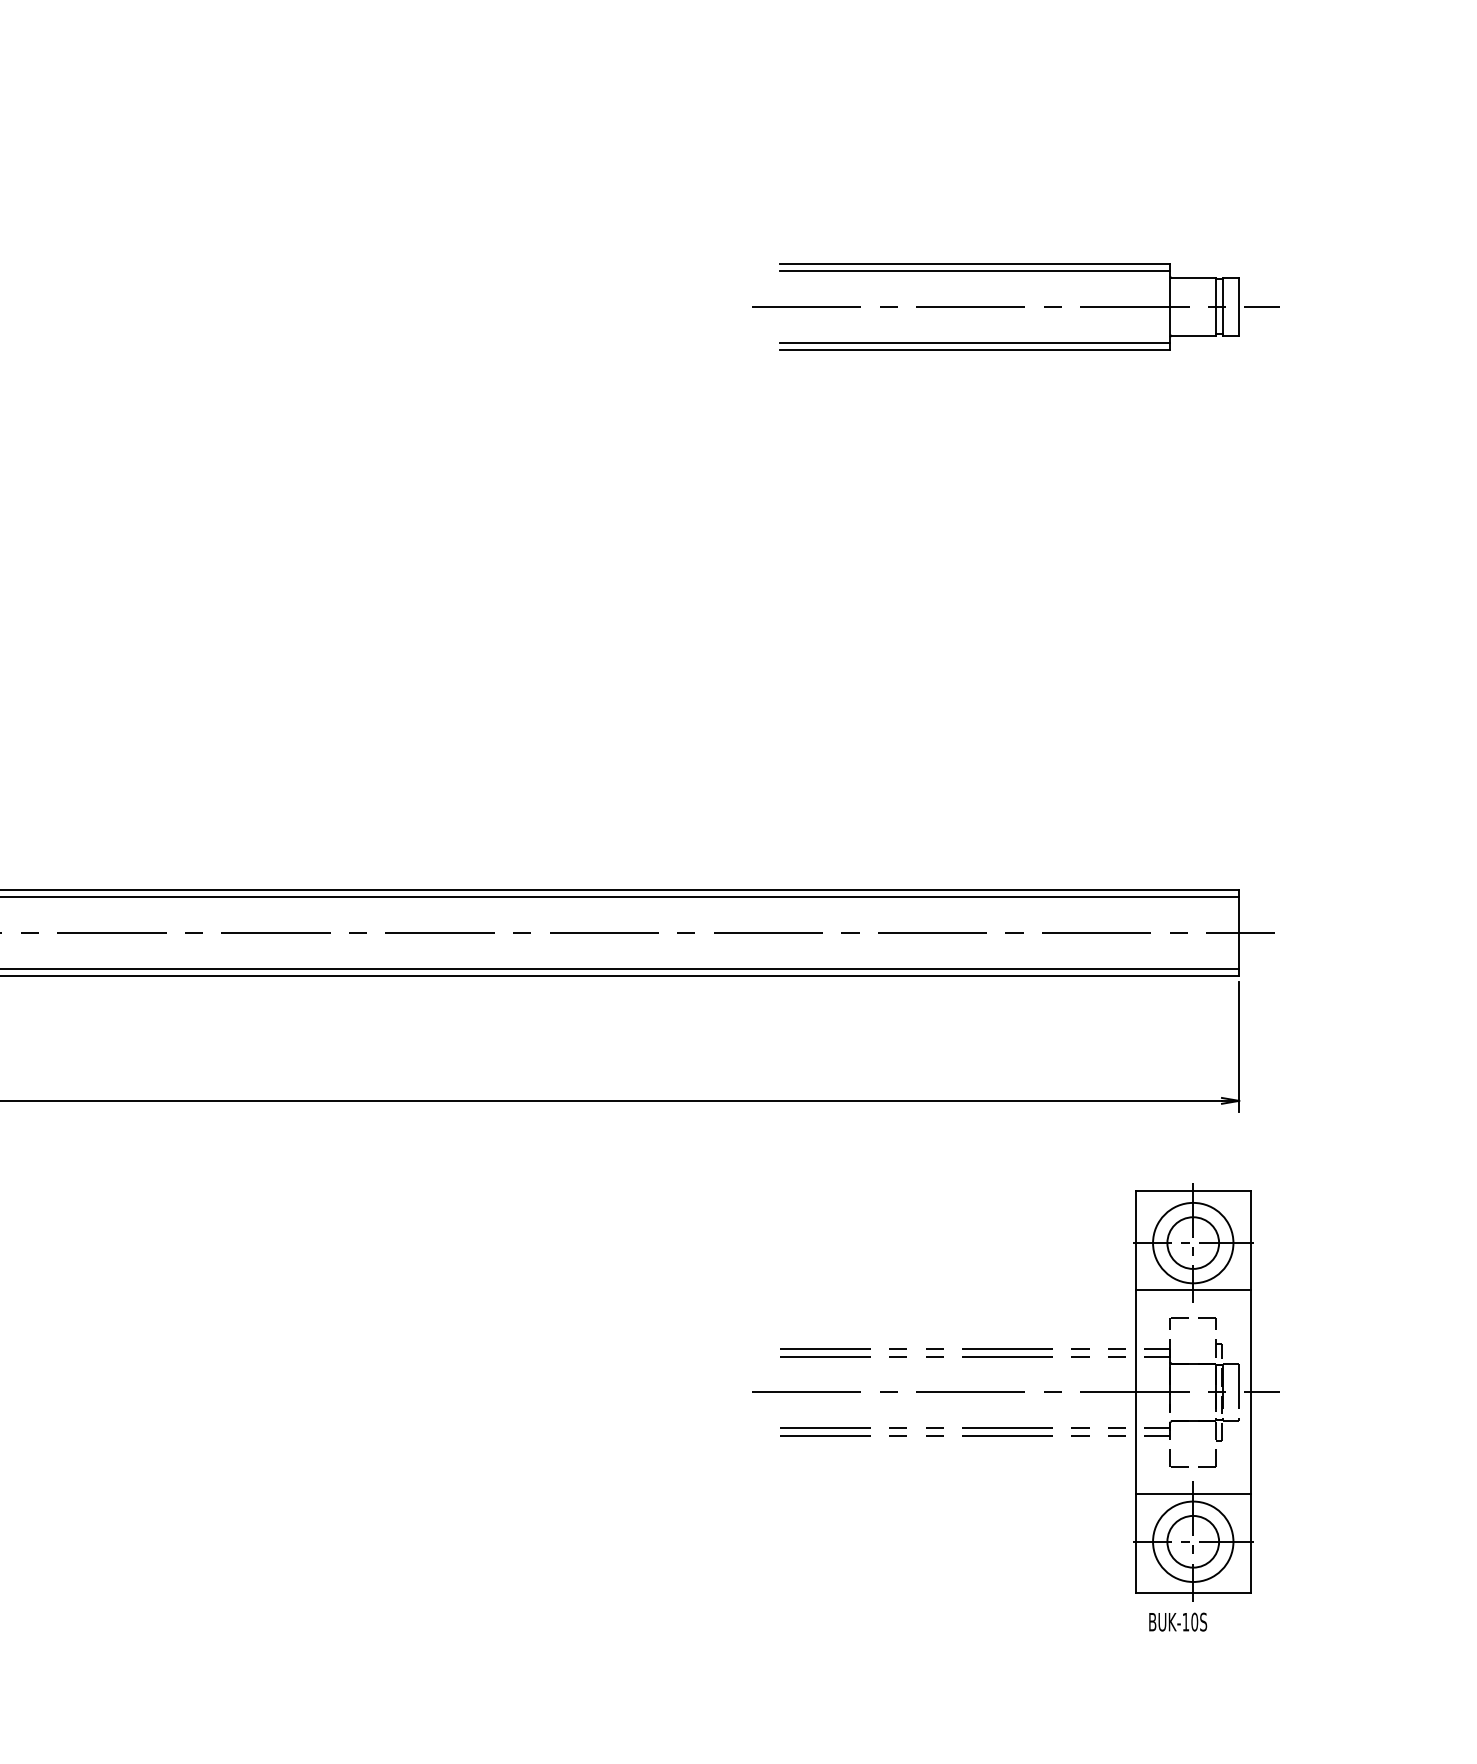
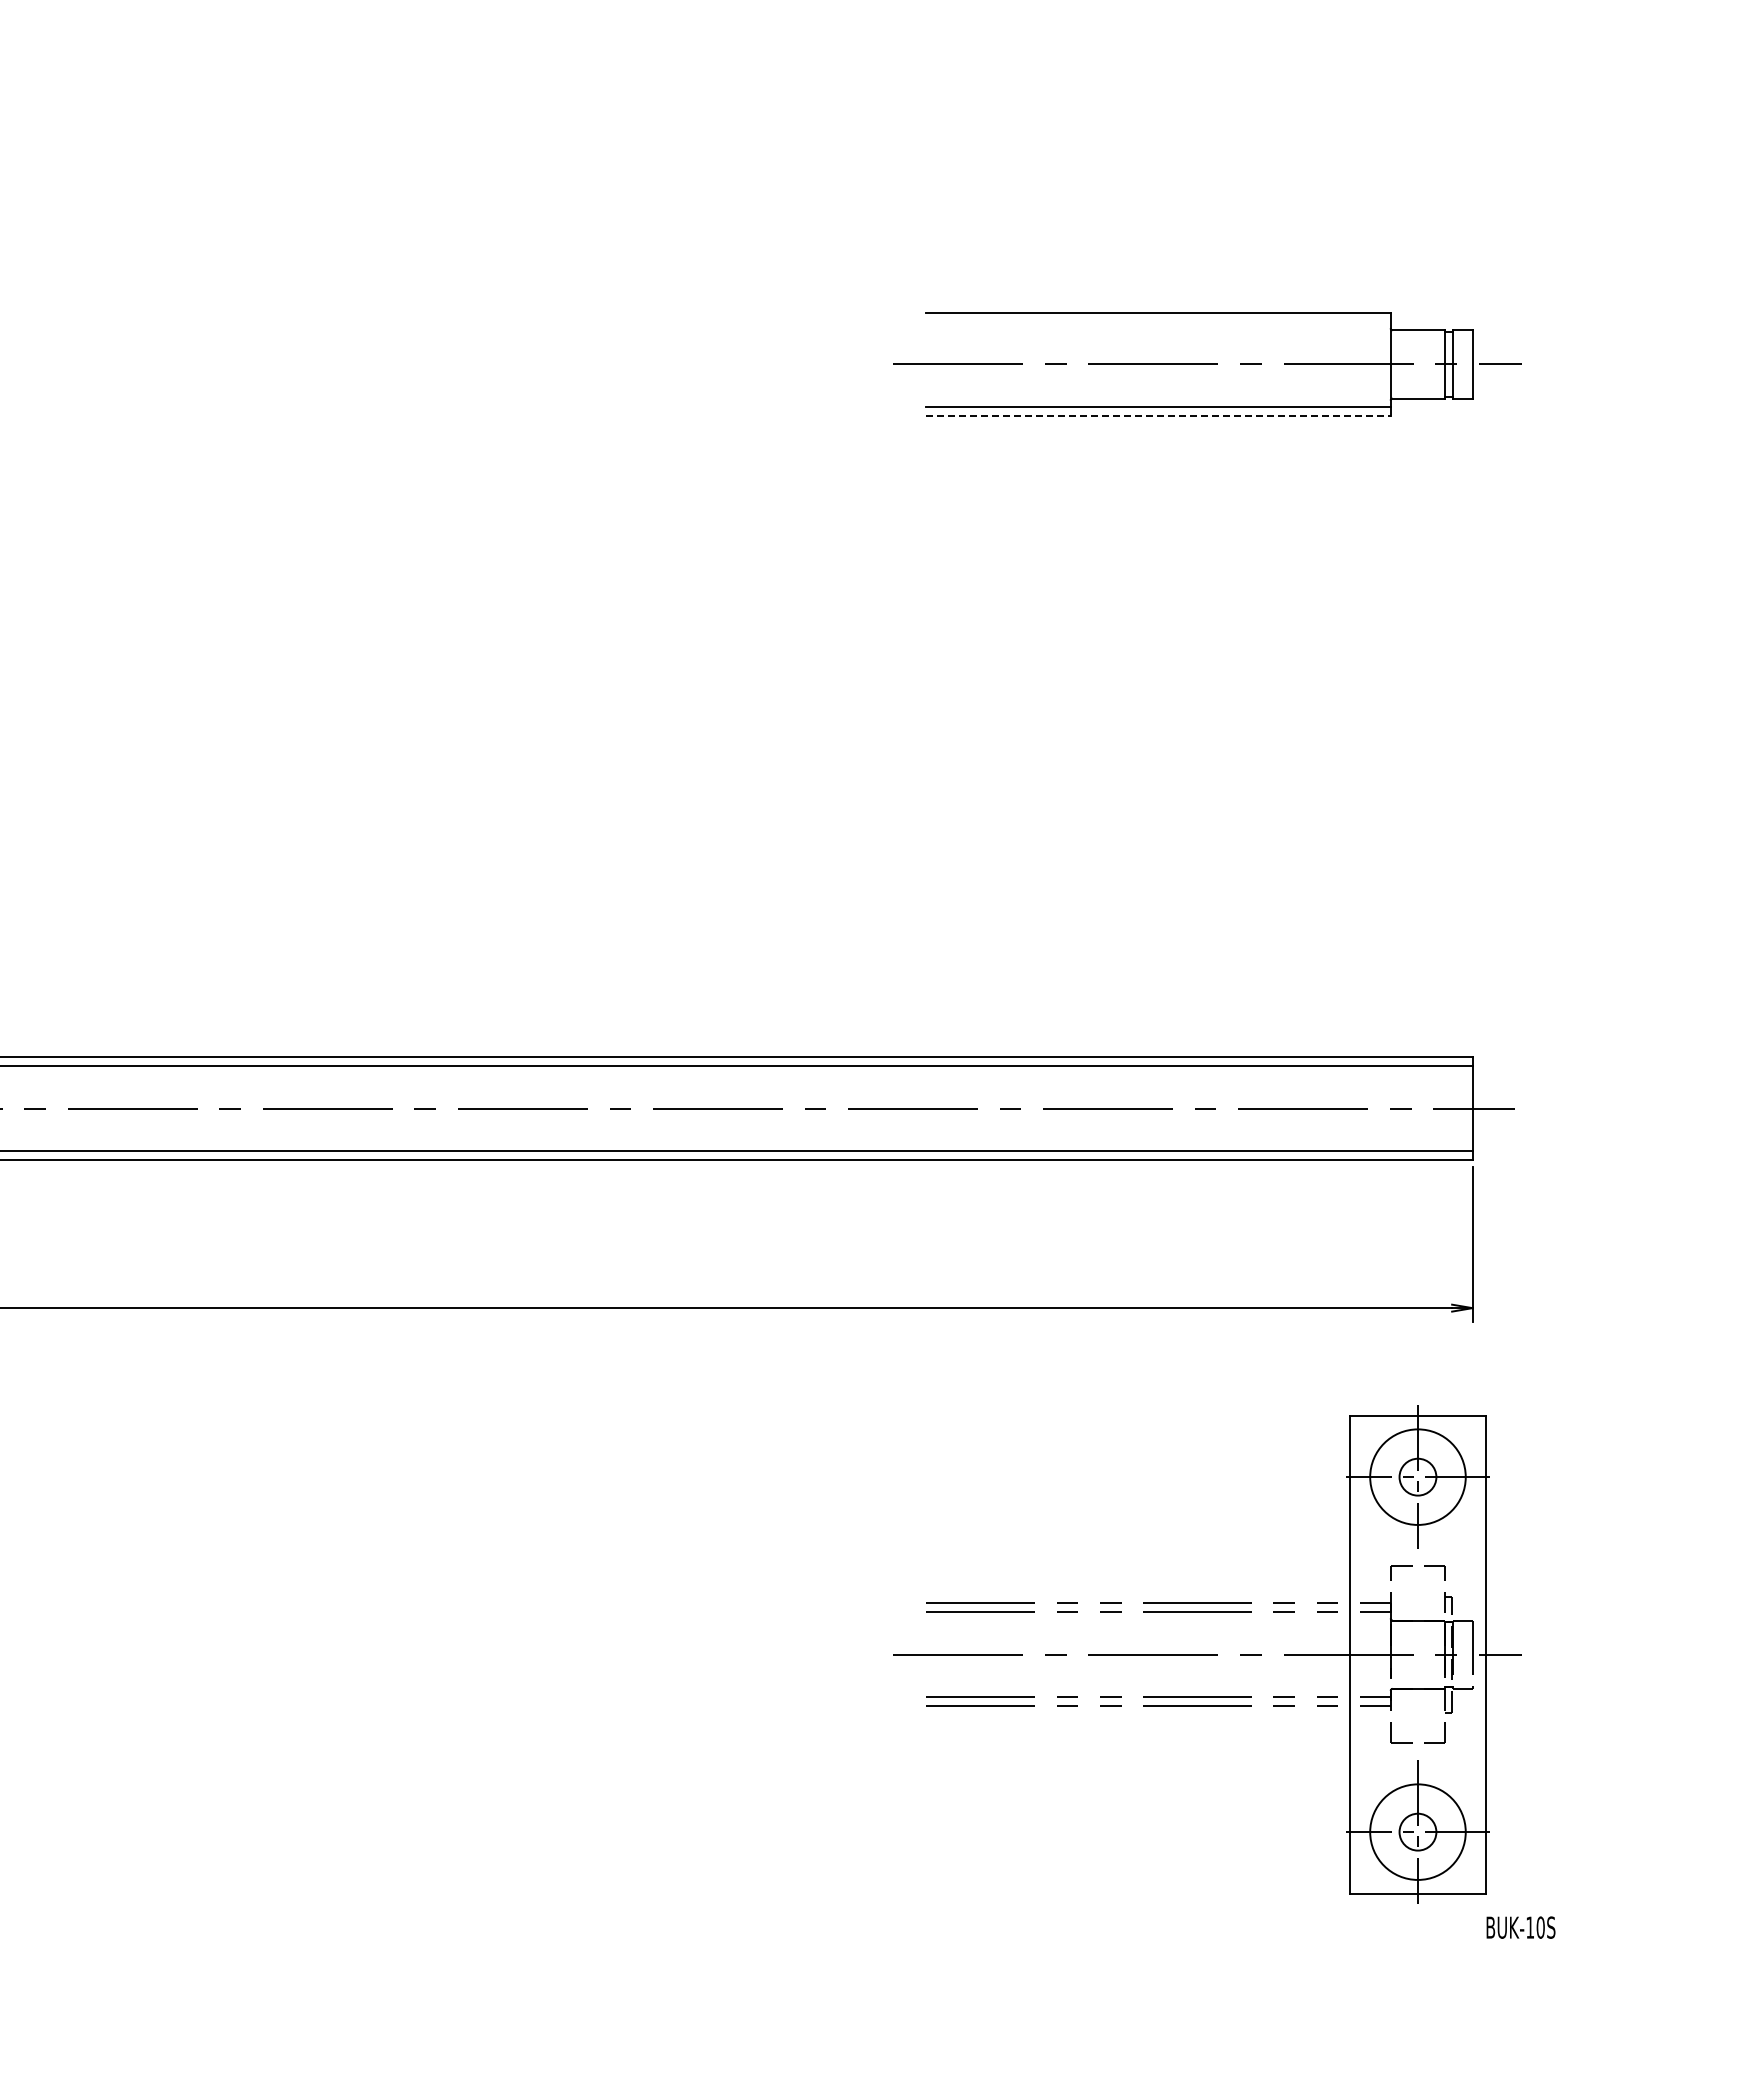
line: (974, 270) -> (1158, 321), removed
line: (975, 349) -> (1159, 415), solid -> dashed
circle: (1192, 1242) -> (1417, 1476), size x0.6
line: (1192, 1290) -> (1417, 1533), removed
line: (1192, 1494) -> (1417, 1775), removed
circle: (1192, 1541) -> (1417, 1831), size x0.6
text: (1177, 1622) -> (1520, 1927), moved

